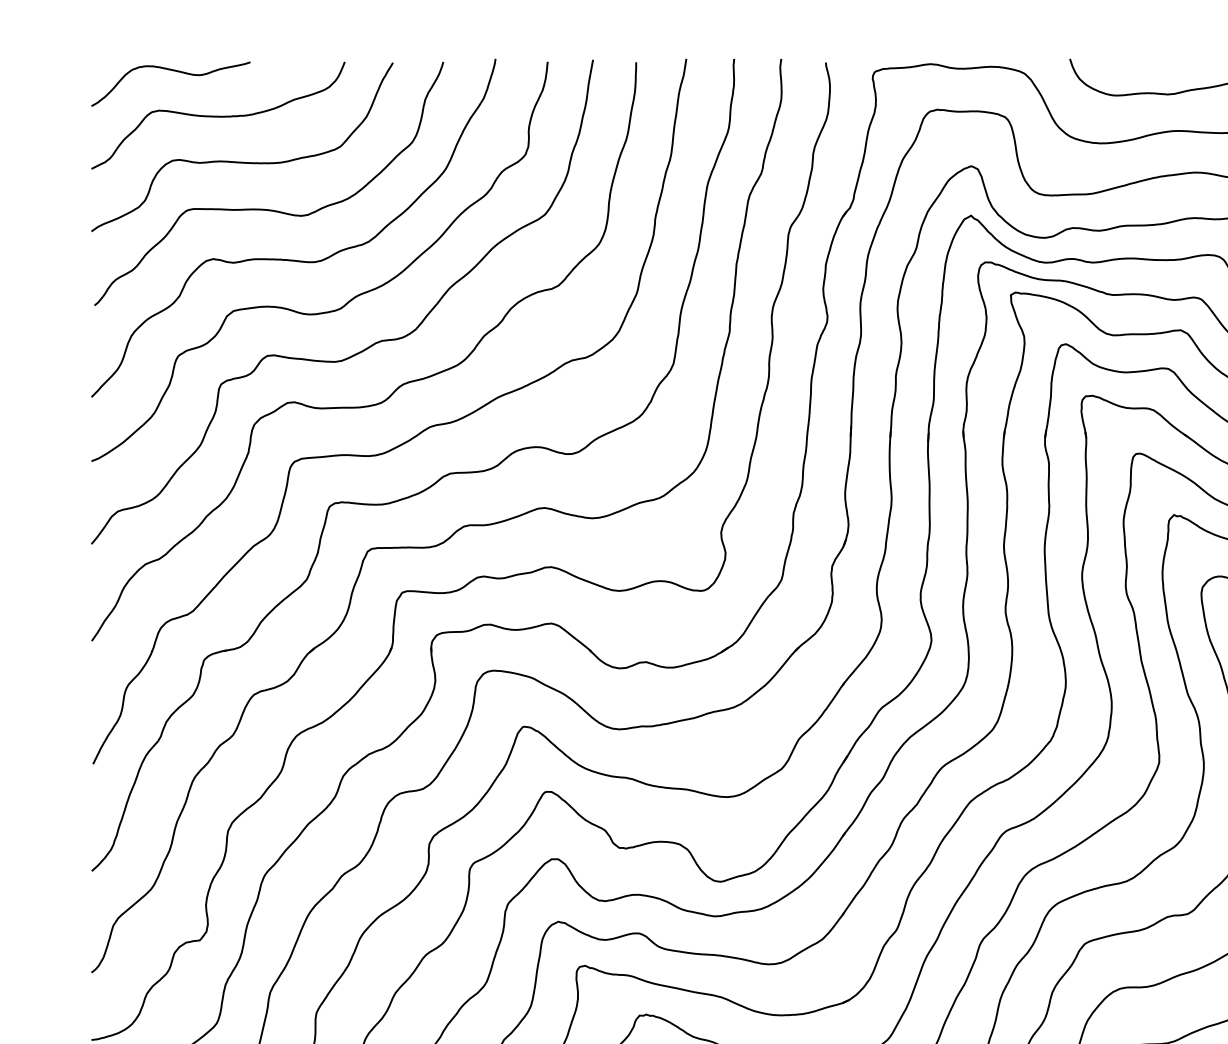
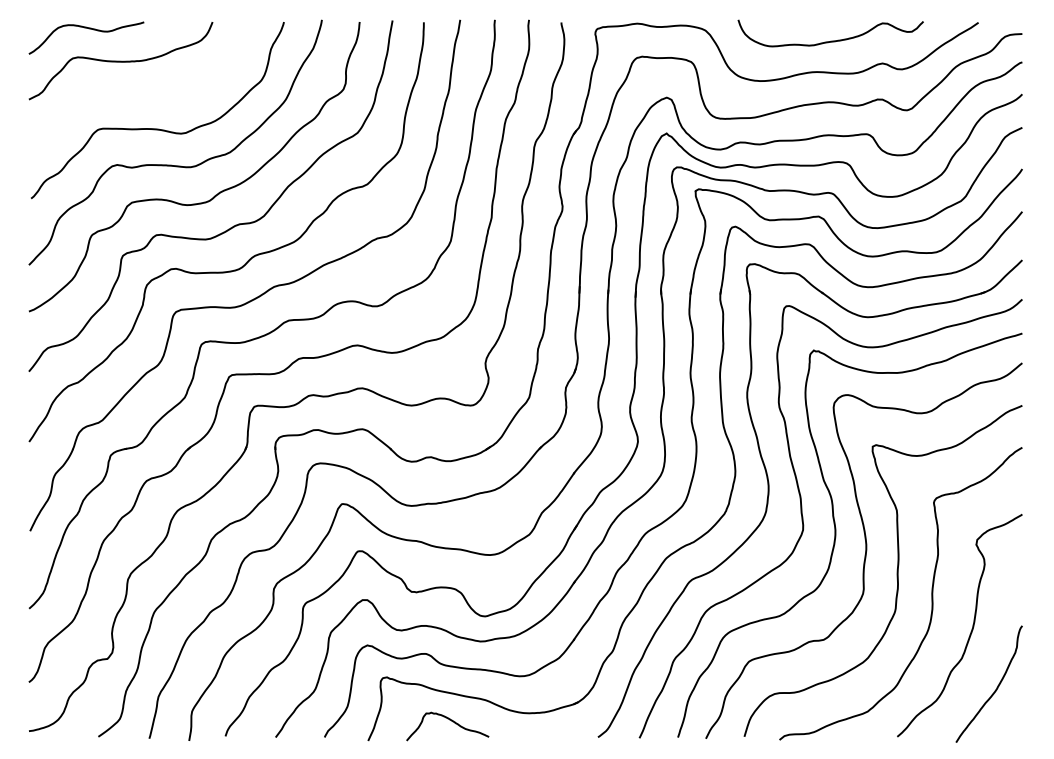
curve: (242, 161) -> (138, 94), removed

